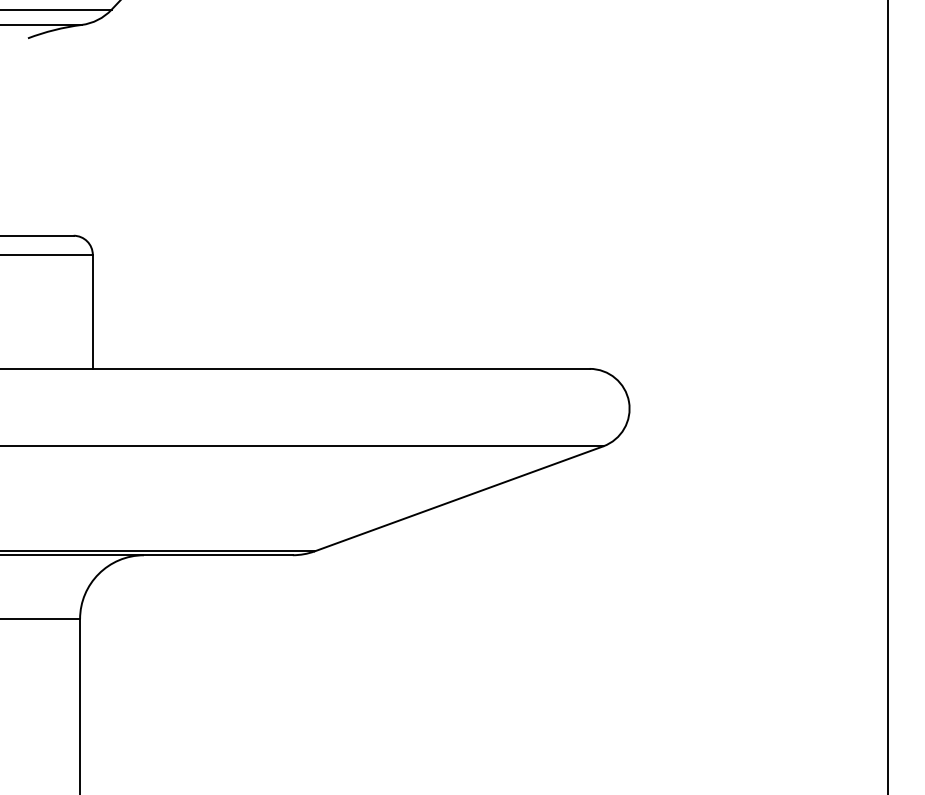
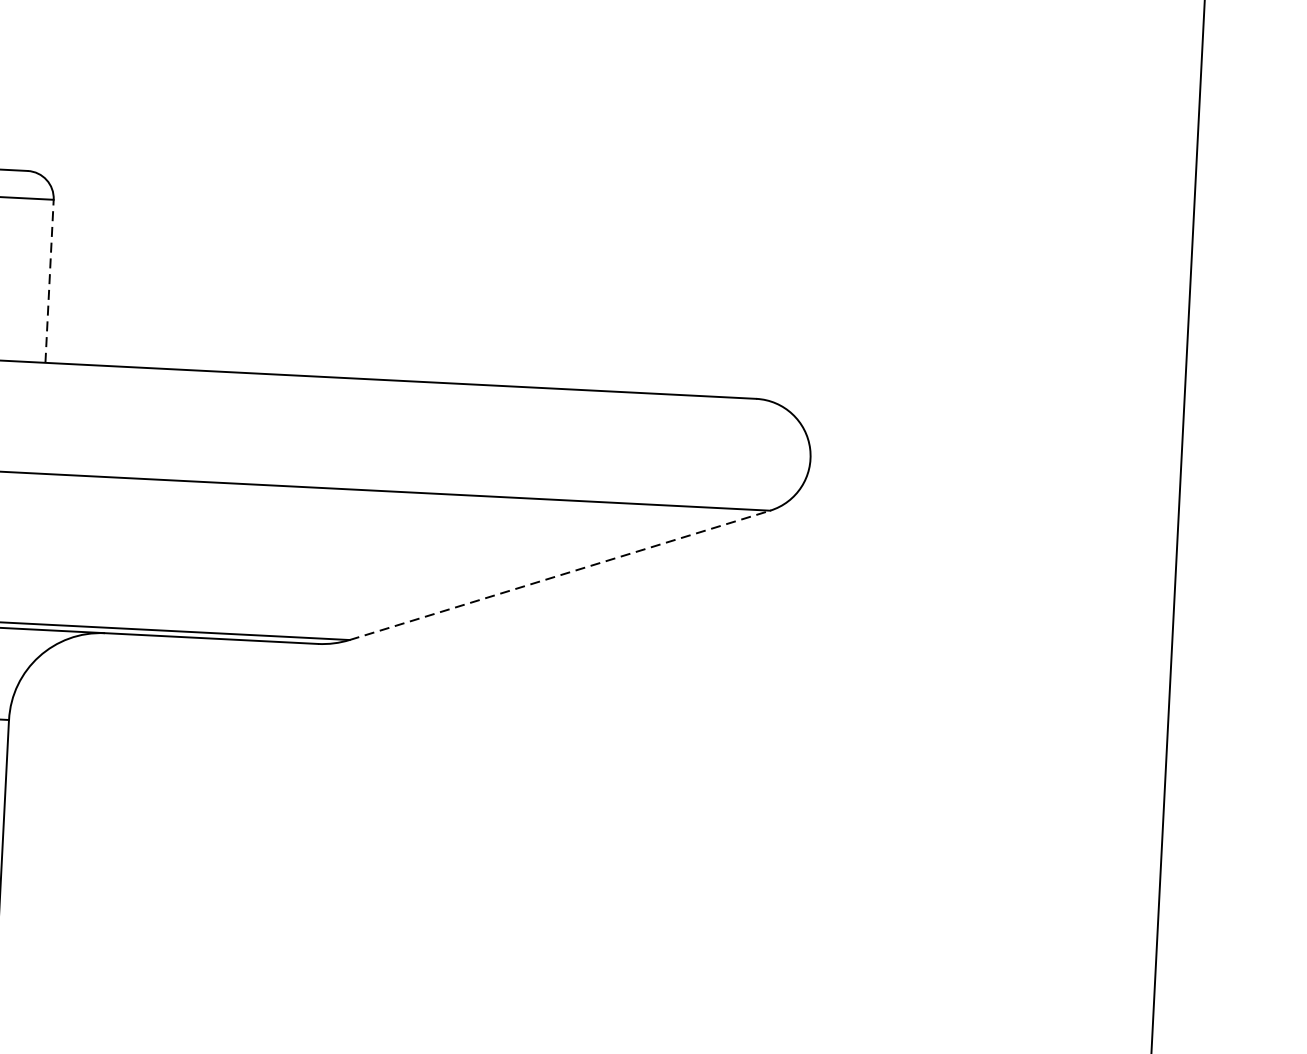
line: (92, 311) -> (49, 280), solid -> dashed
line: (459, 498) -> (560, 574), solid -> dashed

